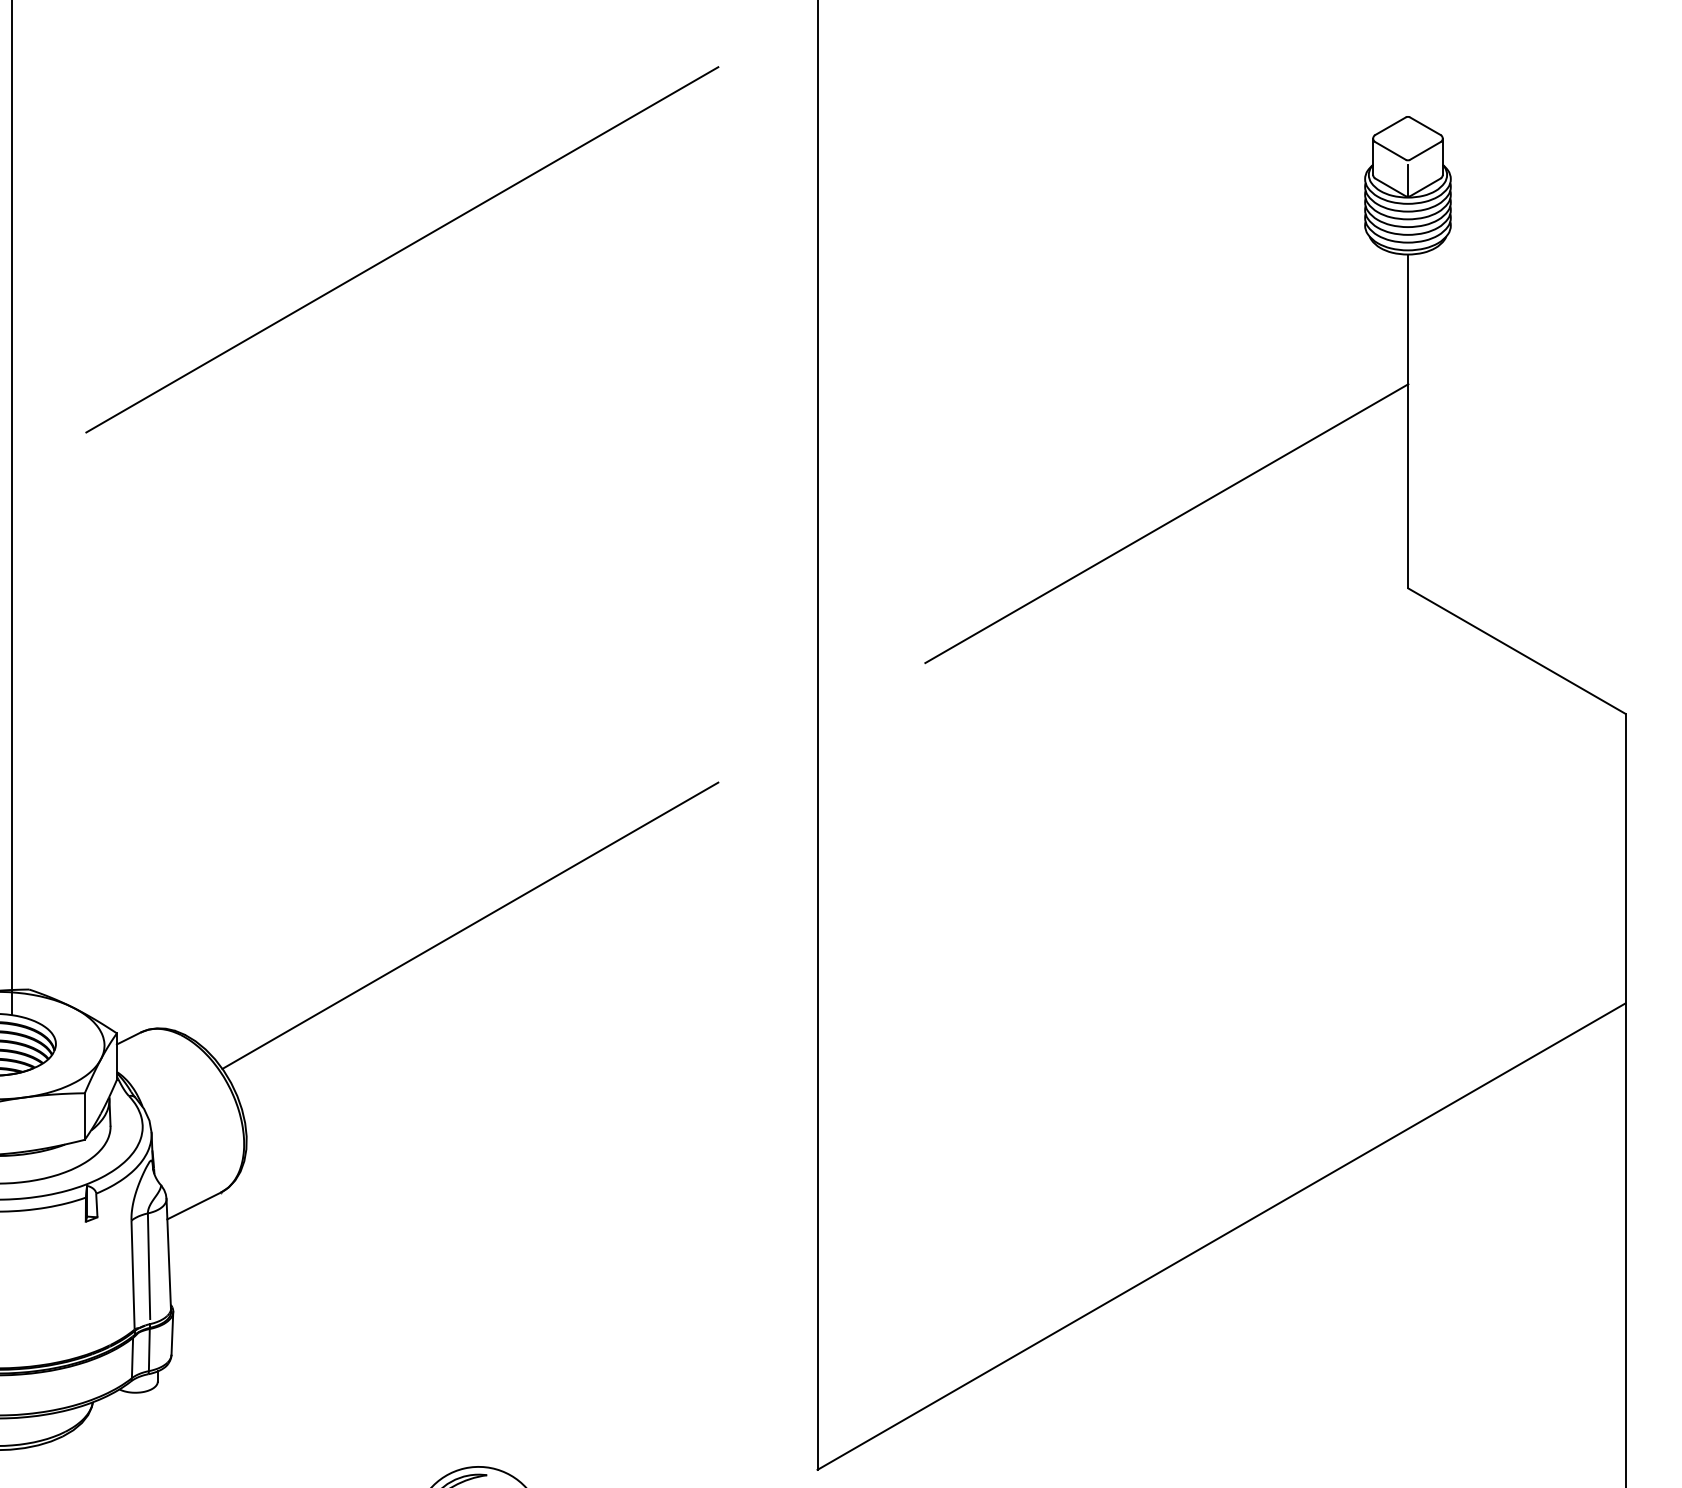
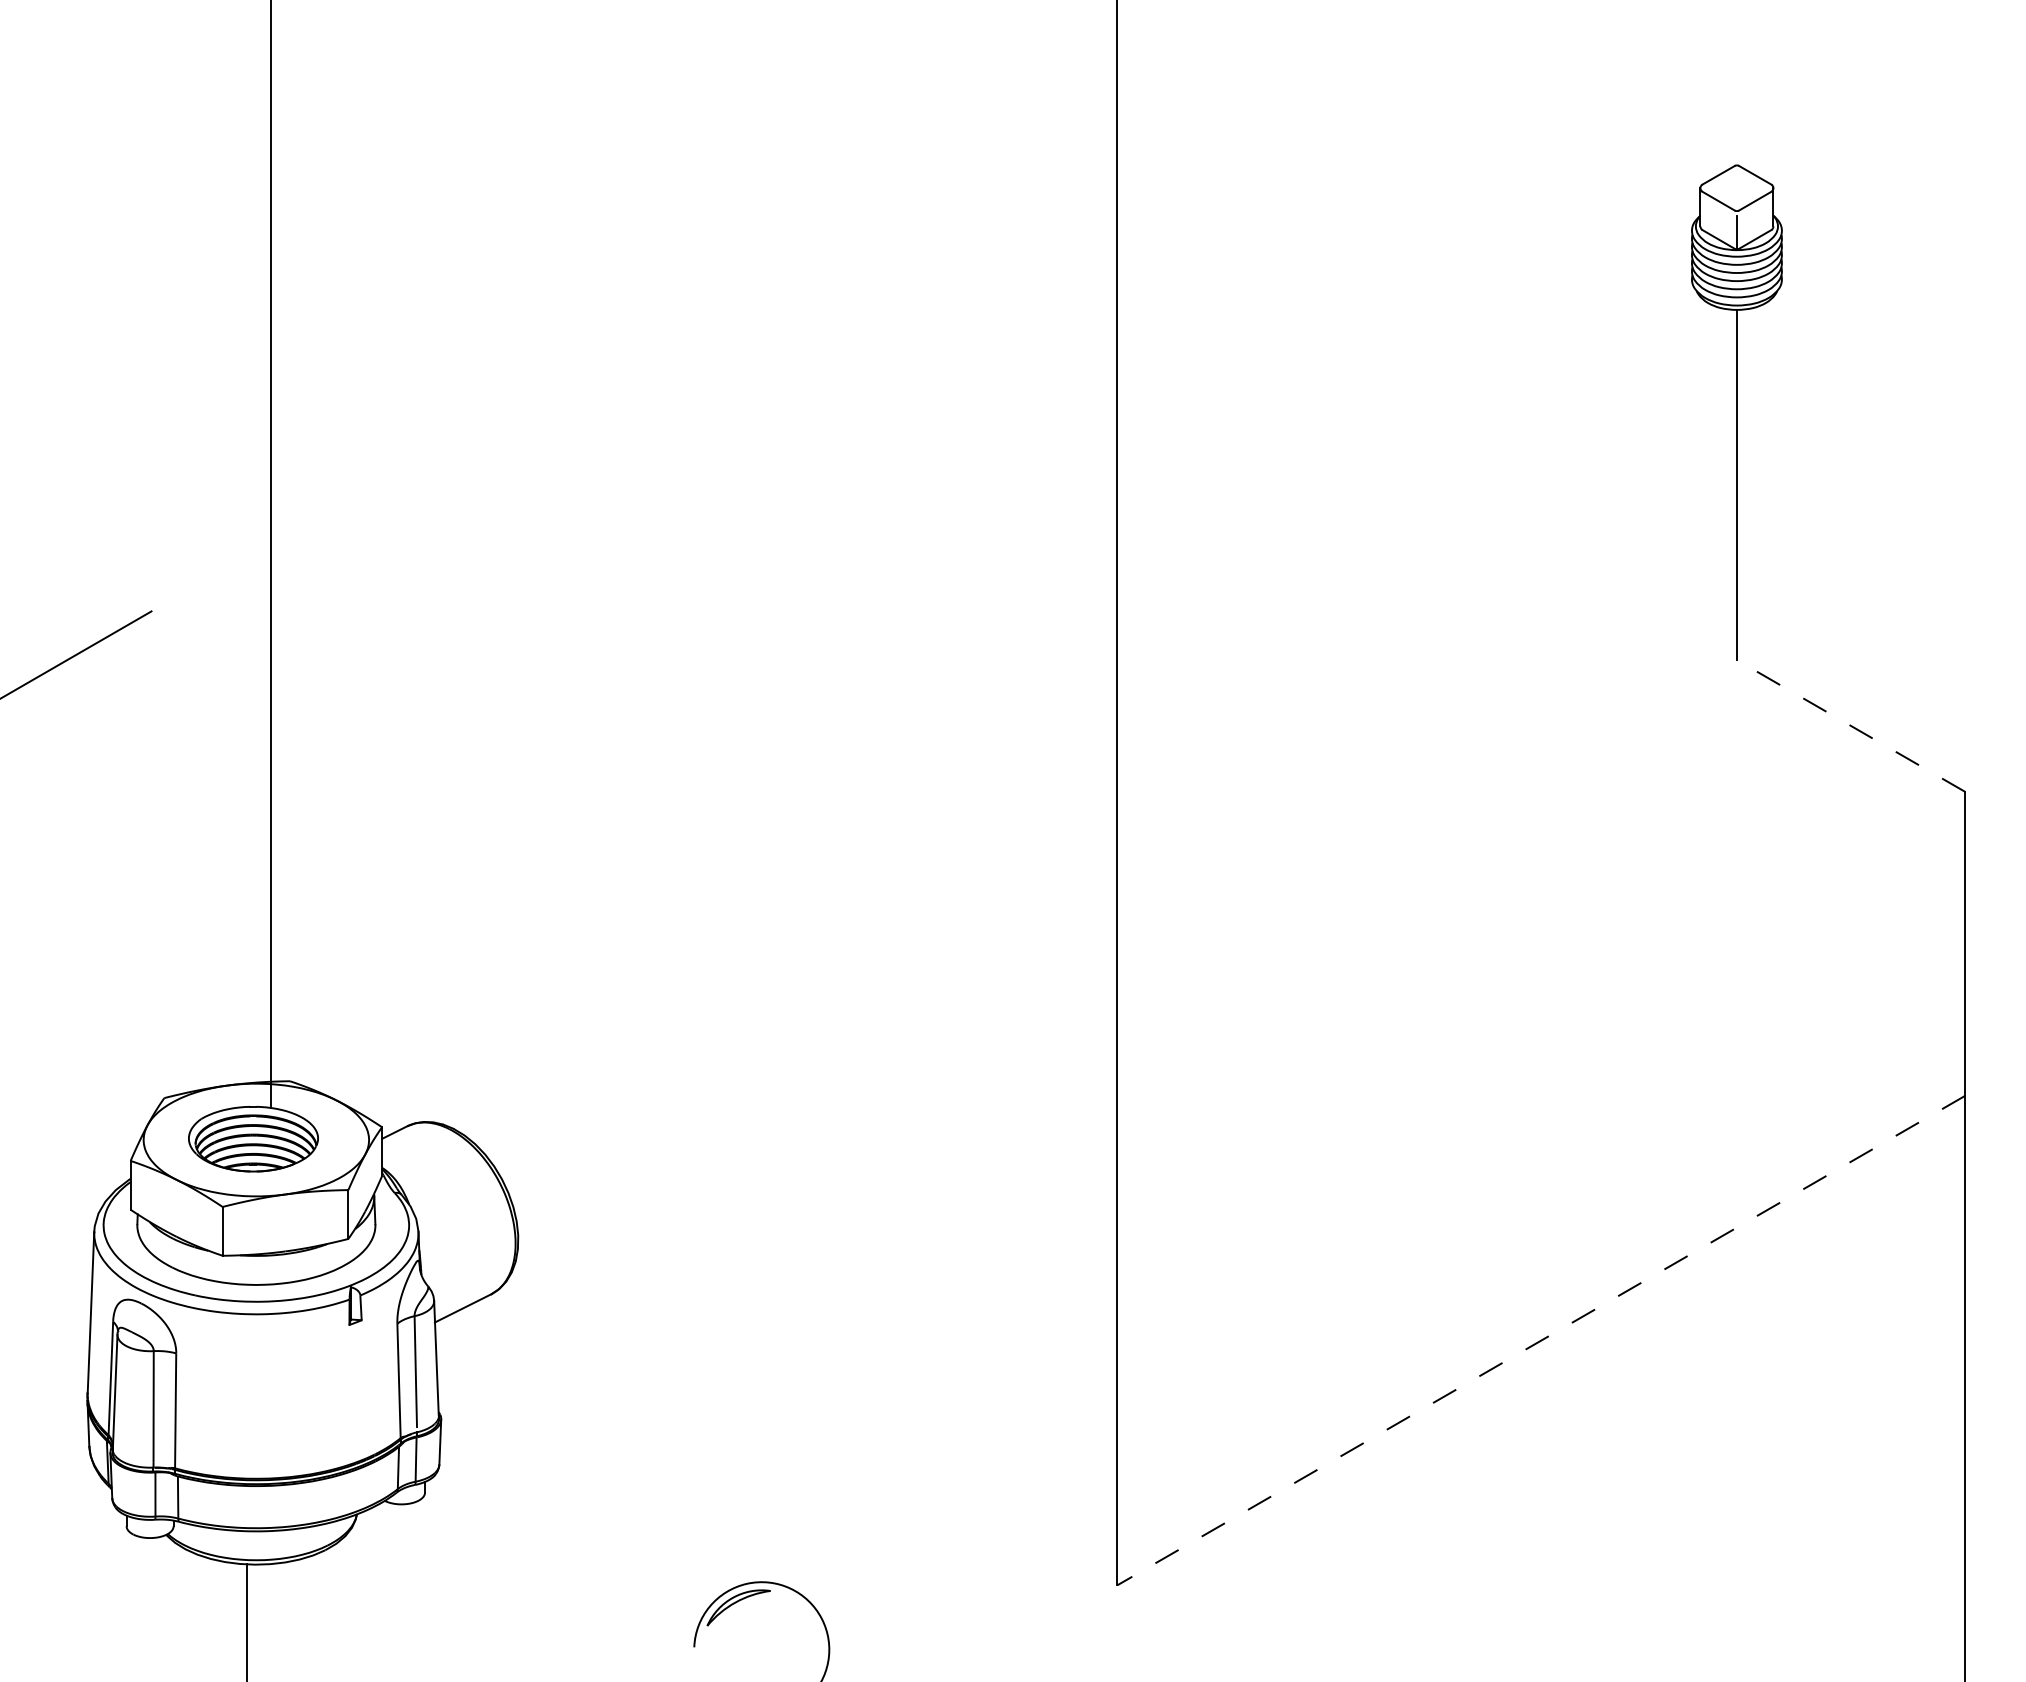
line: (402, 249) -> (681, 304), removed
line: (1166, 523) -> (1483, 592), removed
line: (1517, 651) -> (1851, 726), solid -> dashed
line: (469, 925) -> (752, 1014), removed
line: (1221, 1236) -> (1541, 1340), solid -> dashed

